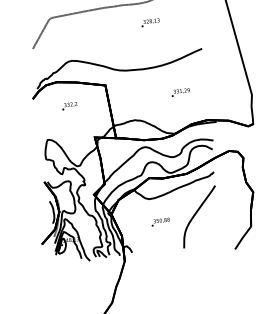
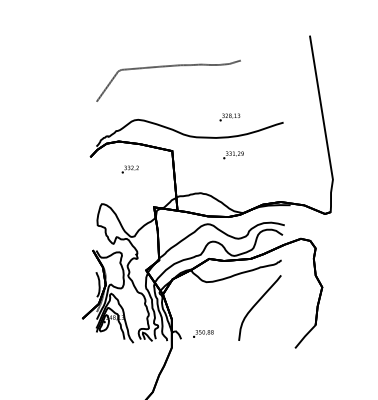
text: (150, 22) -> (229, 117), moved
text: (180, 92) -> (233, 155), moved
text: (160, 221) -> (203, 333), moved

